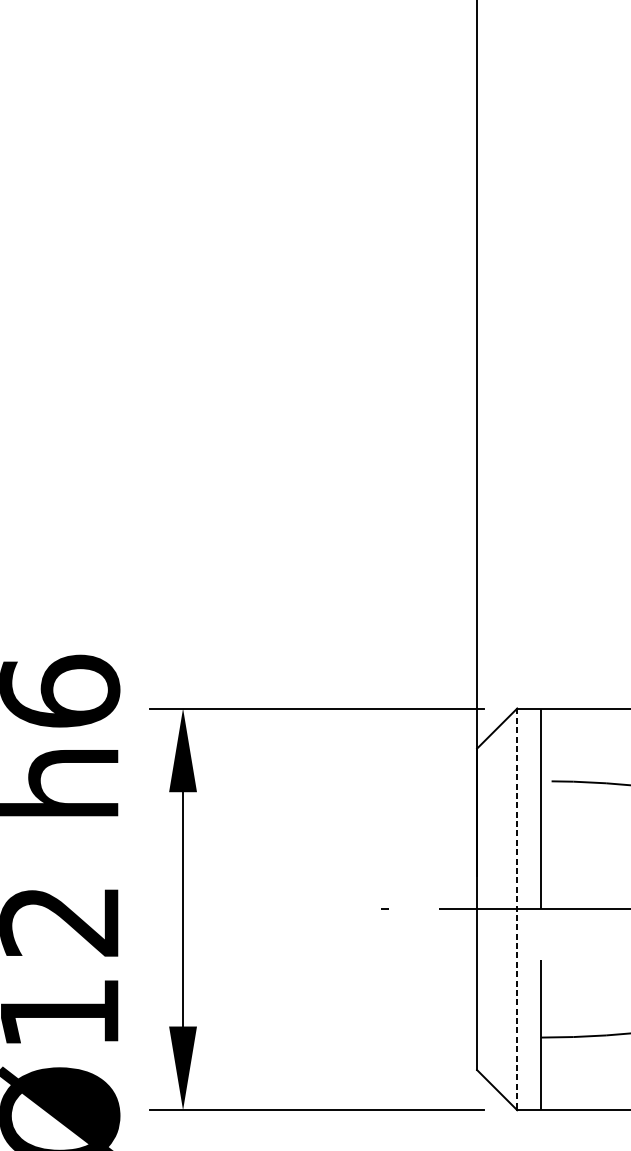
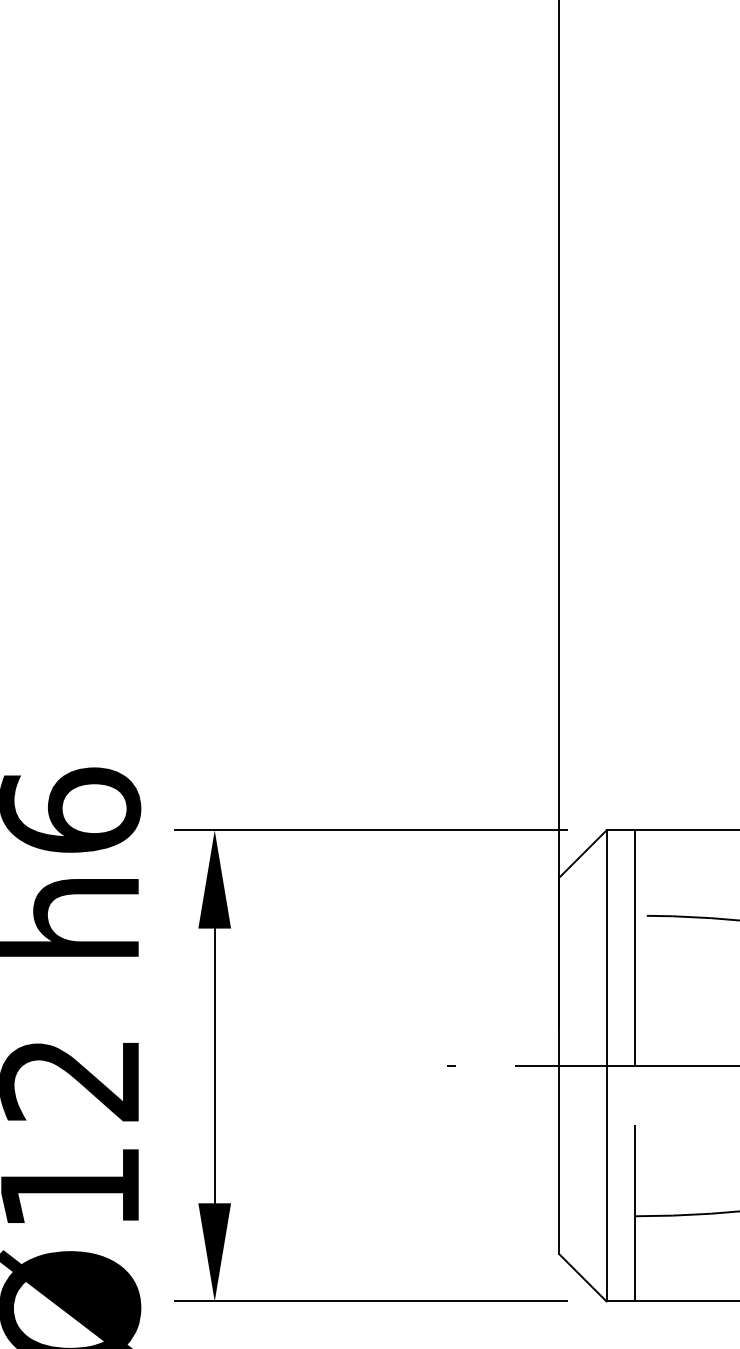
line: (517, 909) -> (606, 1066), dashed -> solid

